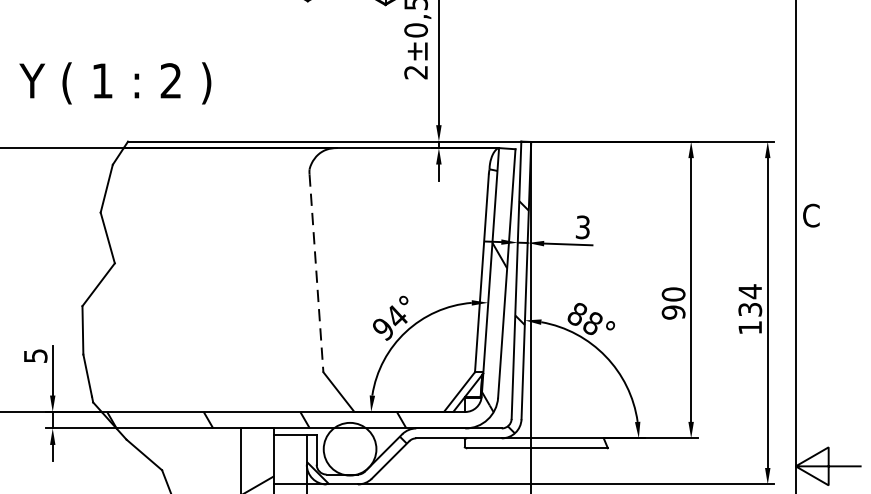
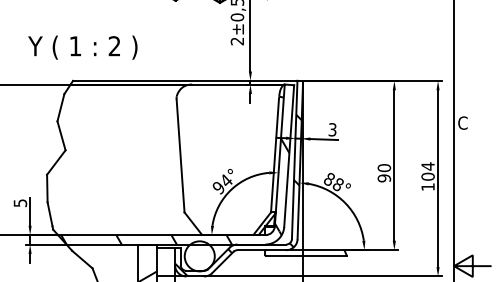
text: (114, 83) -> (82, 47), moved
line: (316, 274) -> (180, 156), dashed -> solid
text: (749, 309) -> (427, 176), 134 -> 104

